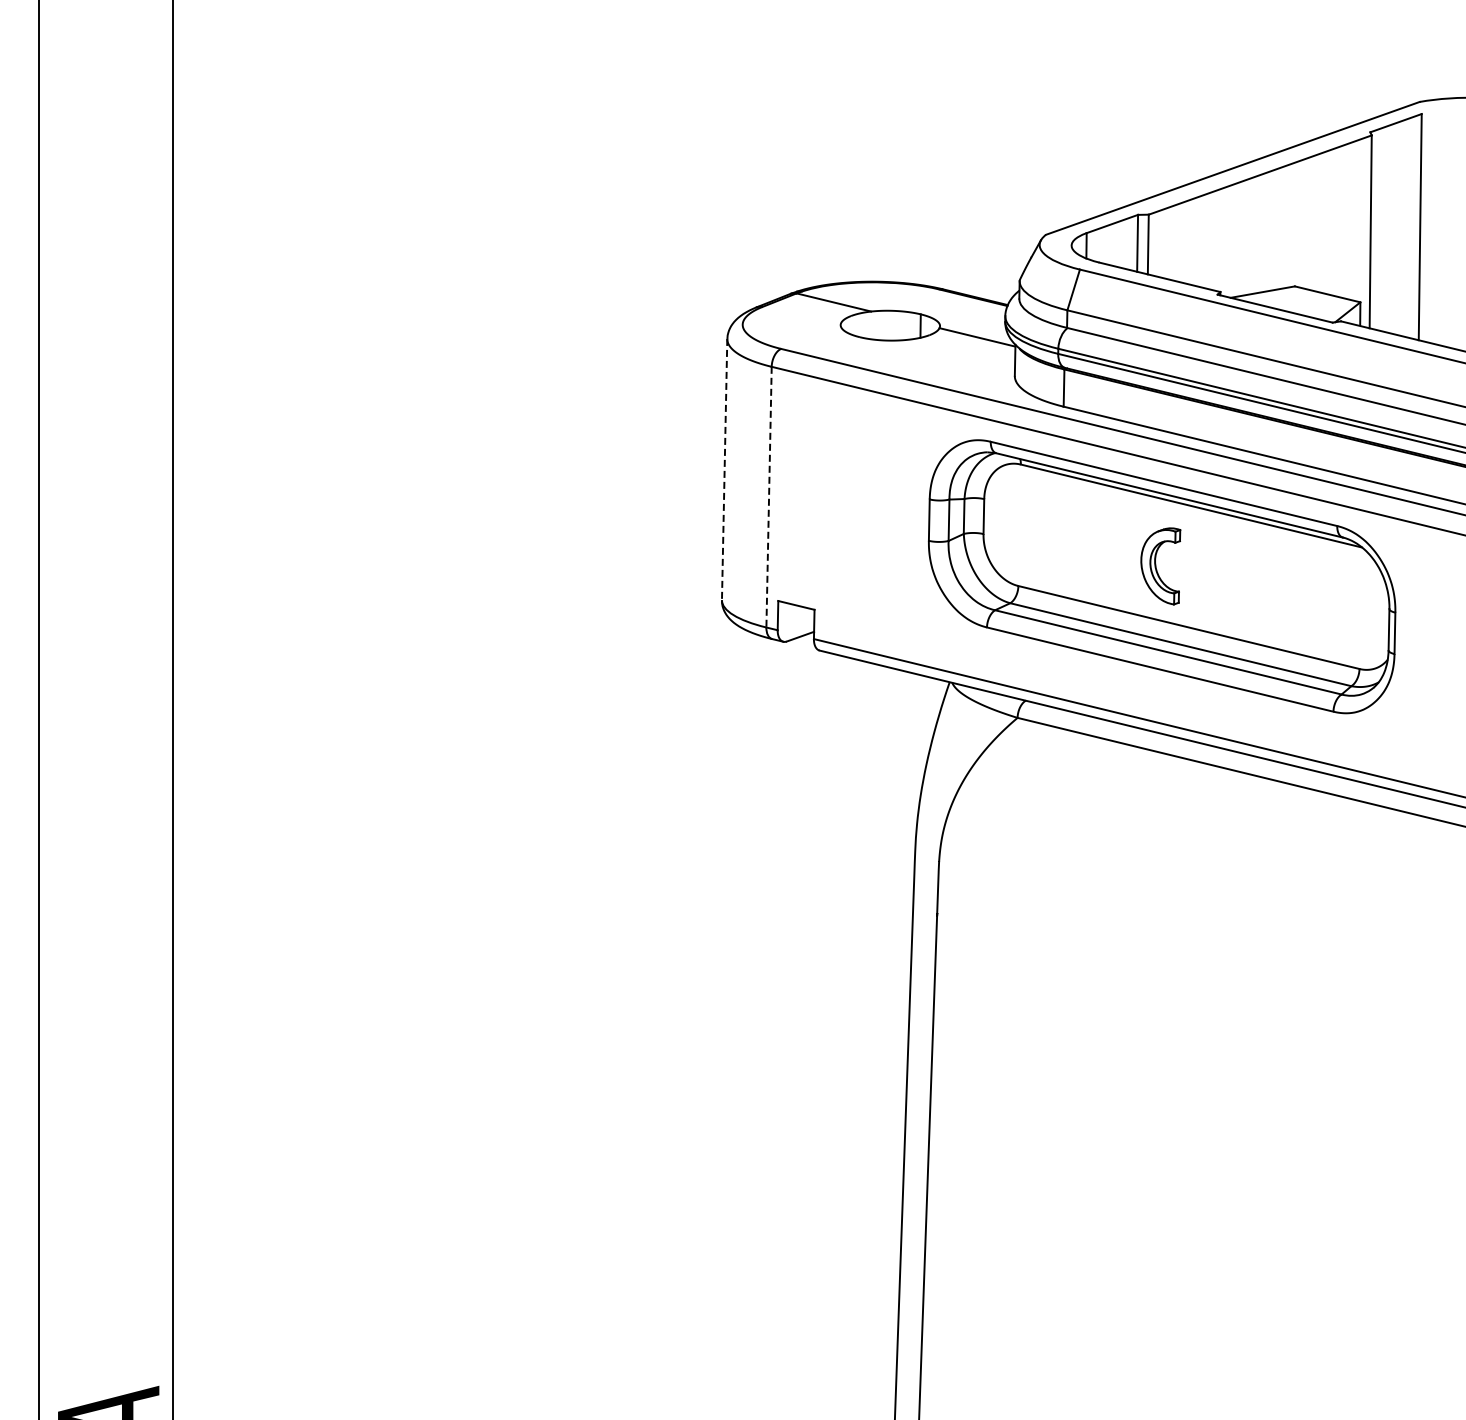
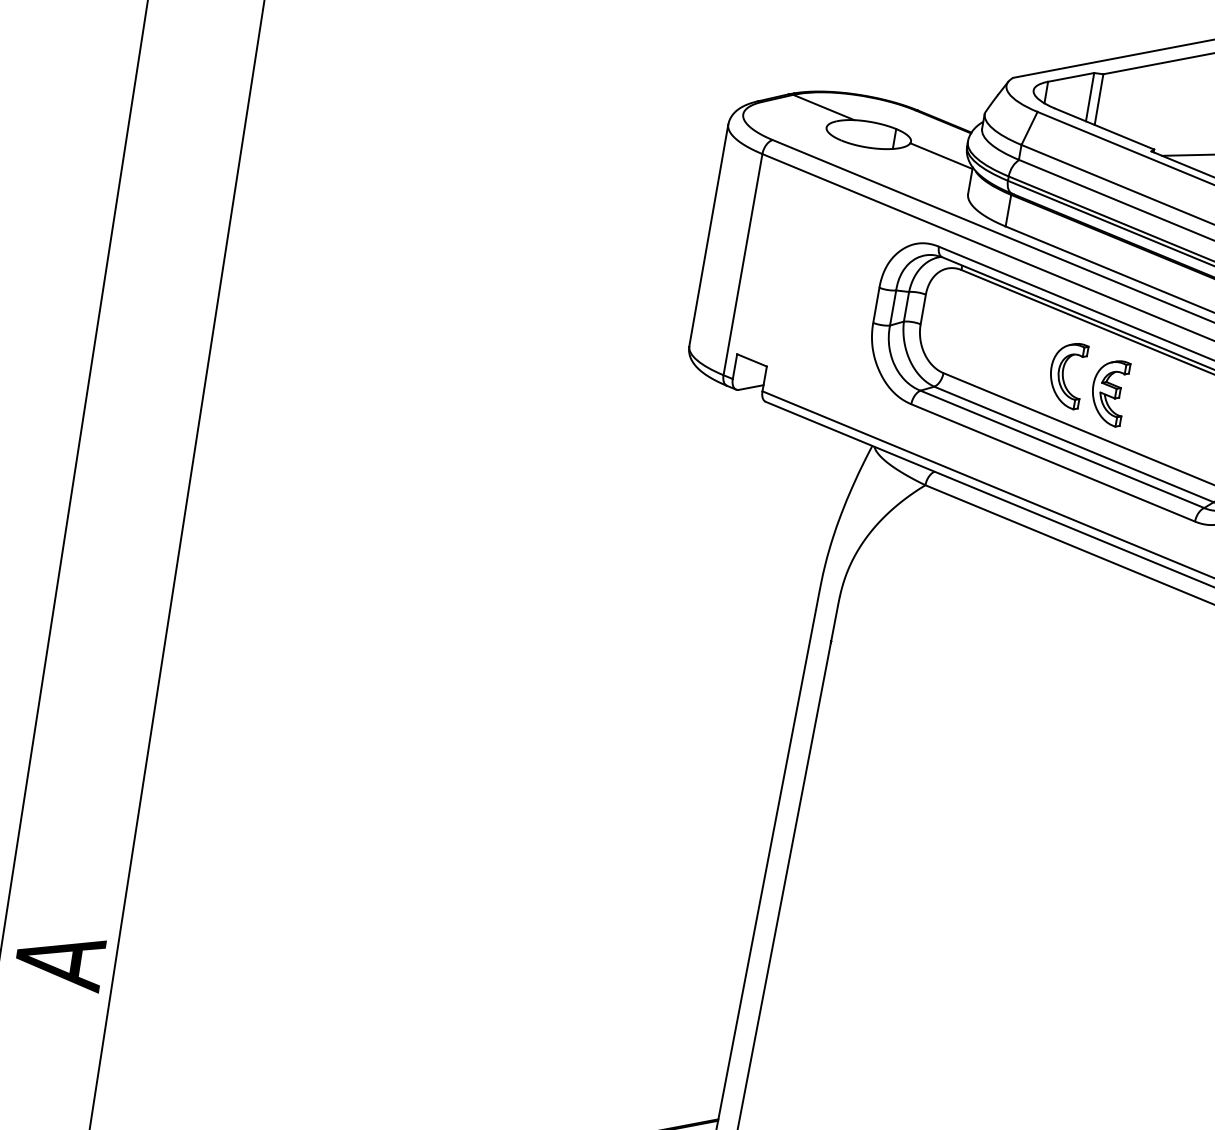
line: (724, 469) -> (708, 235), dashed -> solid
line: (769, 497) -> (743, 264), dashed -> solid
part: (1211, 578) -> (1108, 392), added

